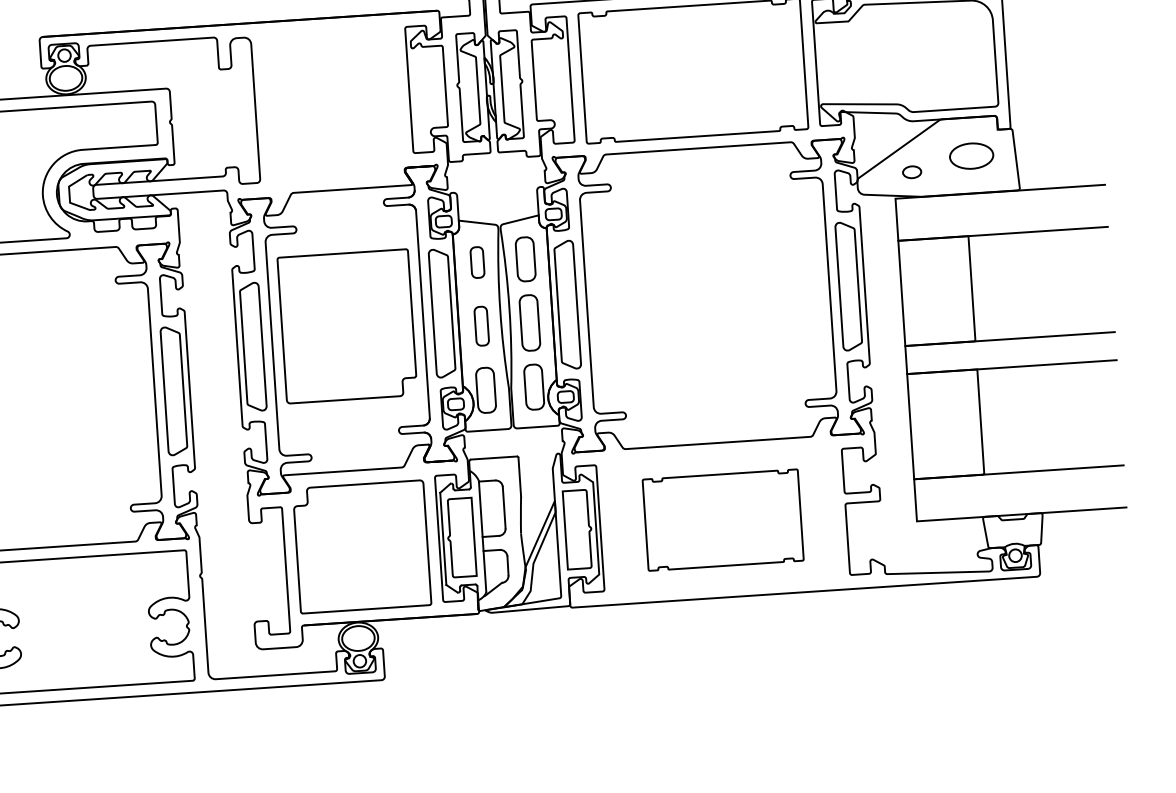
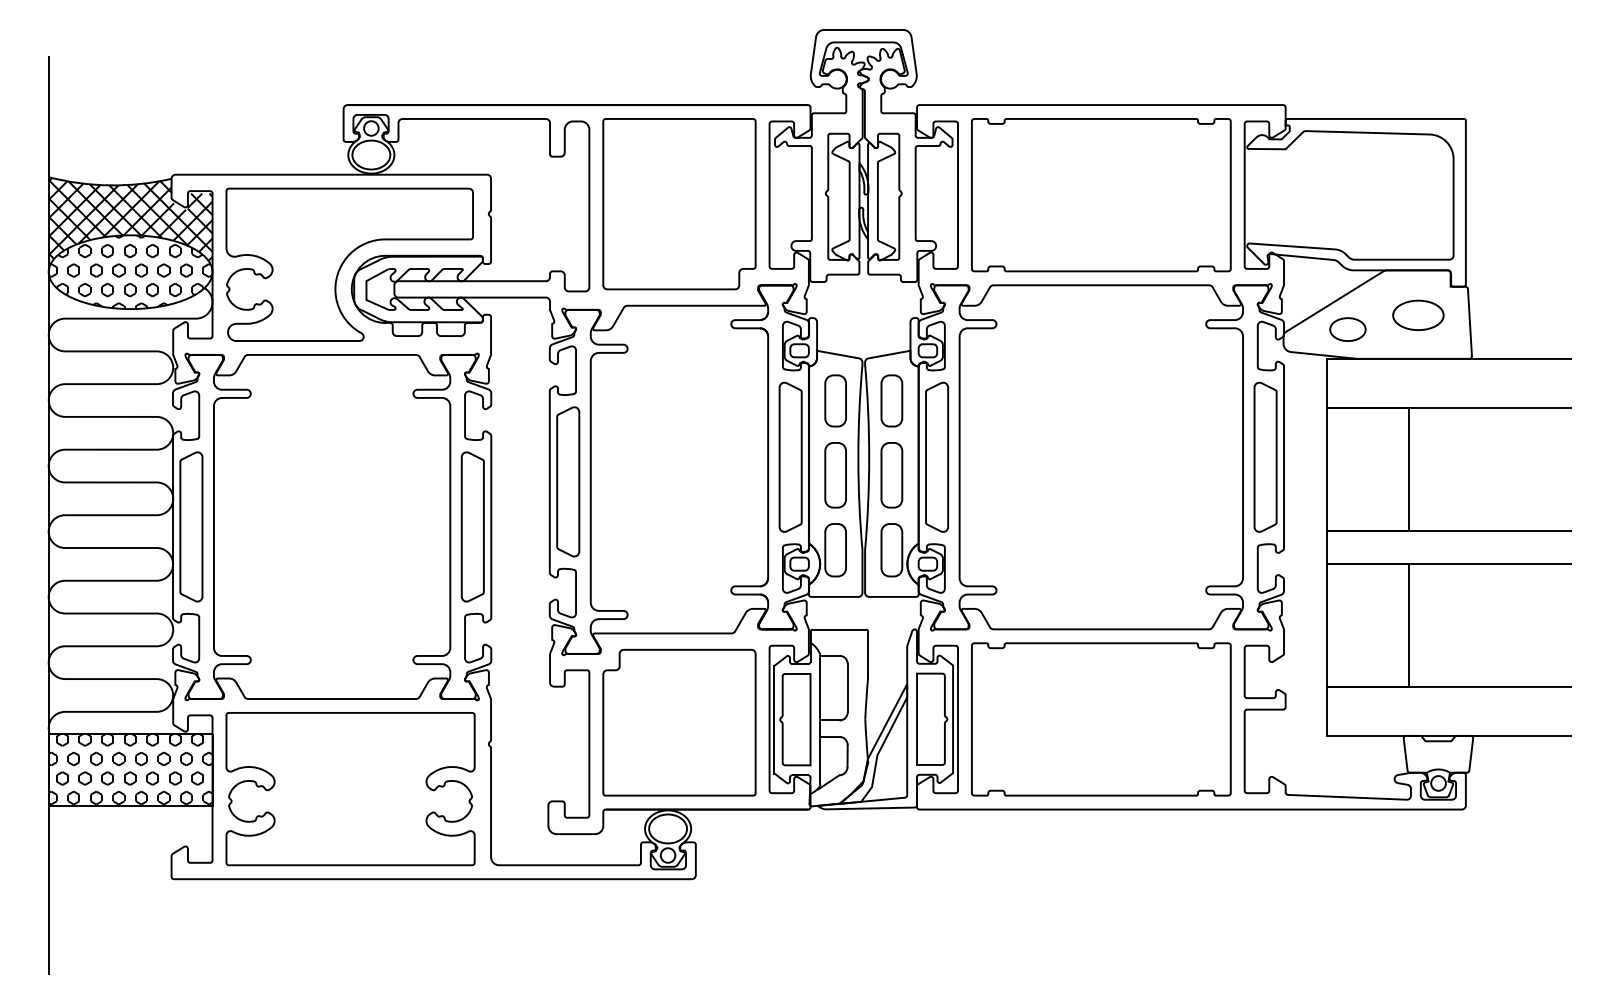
part: (911, 172) -> (1347, 329), size x1.67
part: (477, 262) -> (835, 400), size x1.43
part: (347, 326) -> (679, 204), moved
part: (481, 326) -> (835, 475), size x1.43
part: (723, 520) -> (1101, 719), size x1.43

